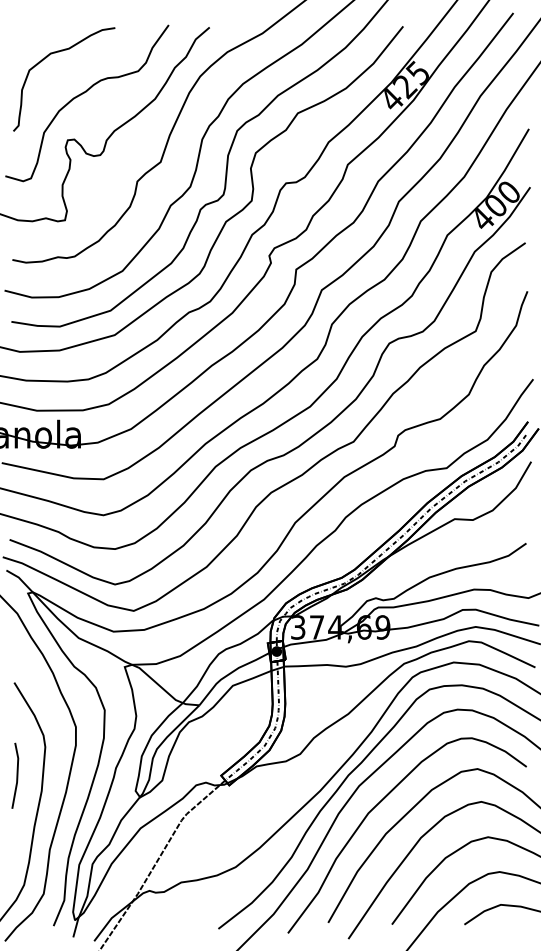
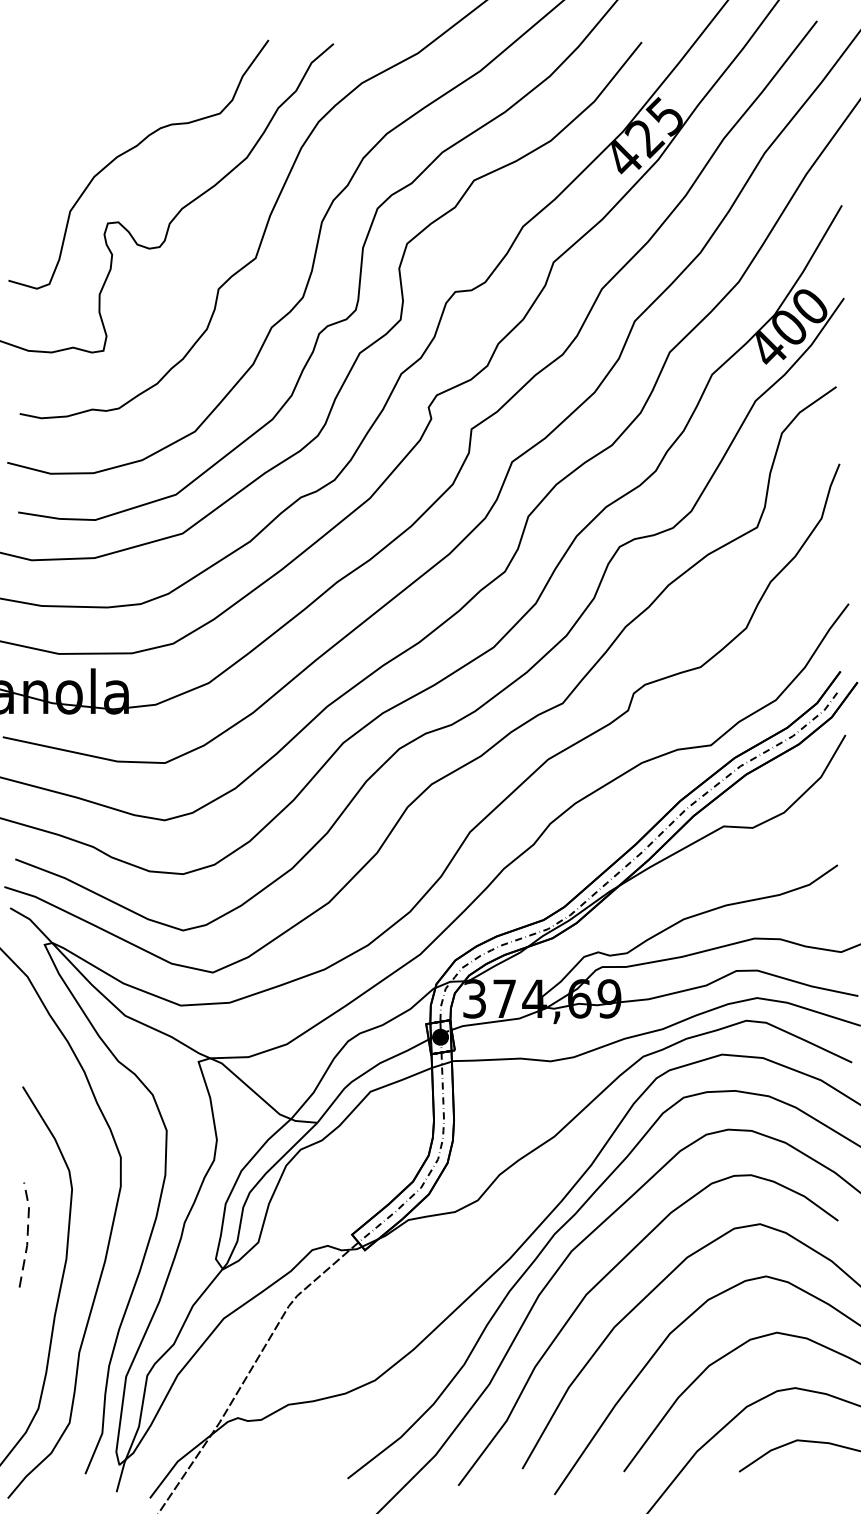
curve: (59, 52) -> (94, 83), removed
line: (17, 775) -> (27, 1234), solid -> dashed

